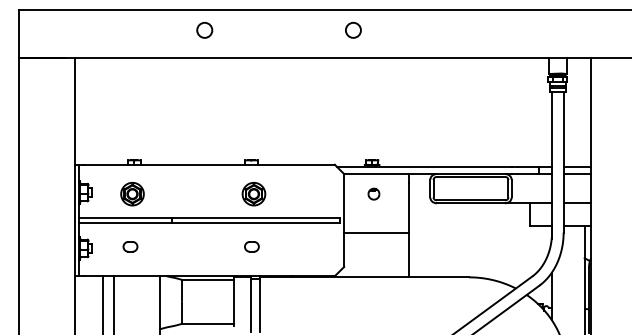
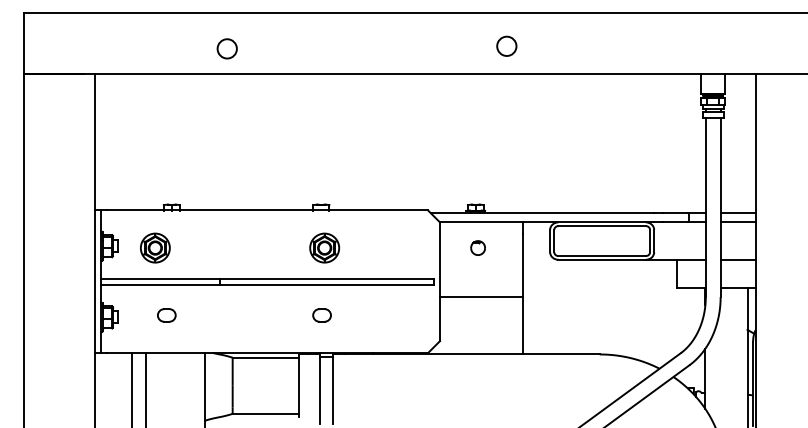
circle: (204, 29) -> (226, 47), moved
circle: (353, 29) -> (506, 45), moved
part: (132, 193) -> (155, 247), moved

